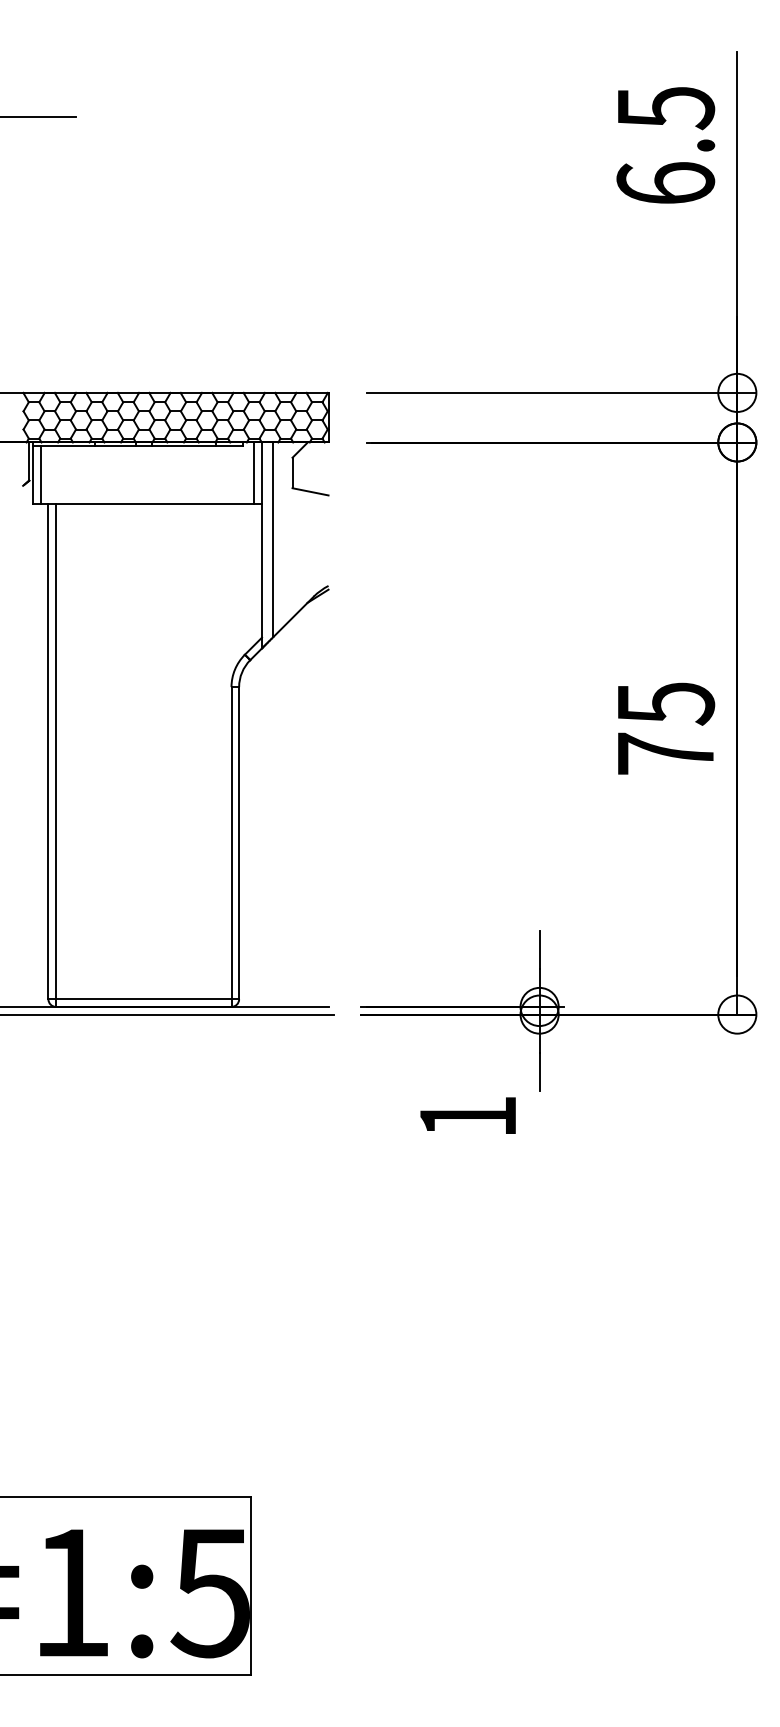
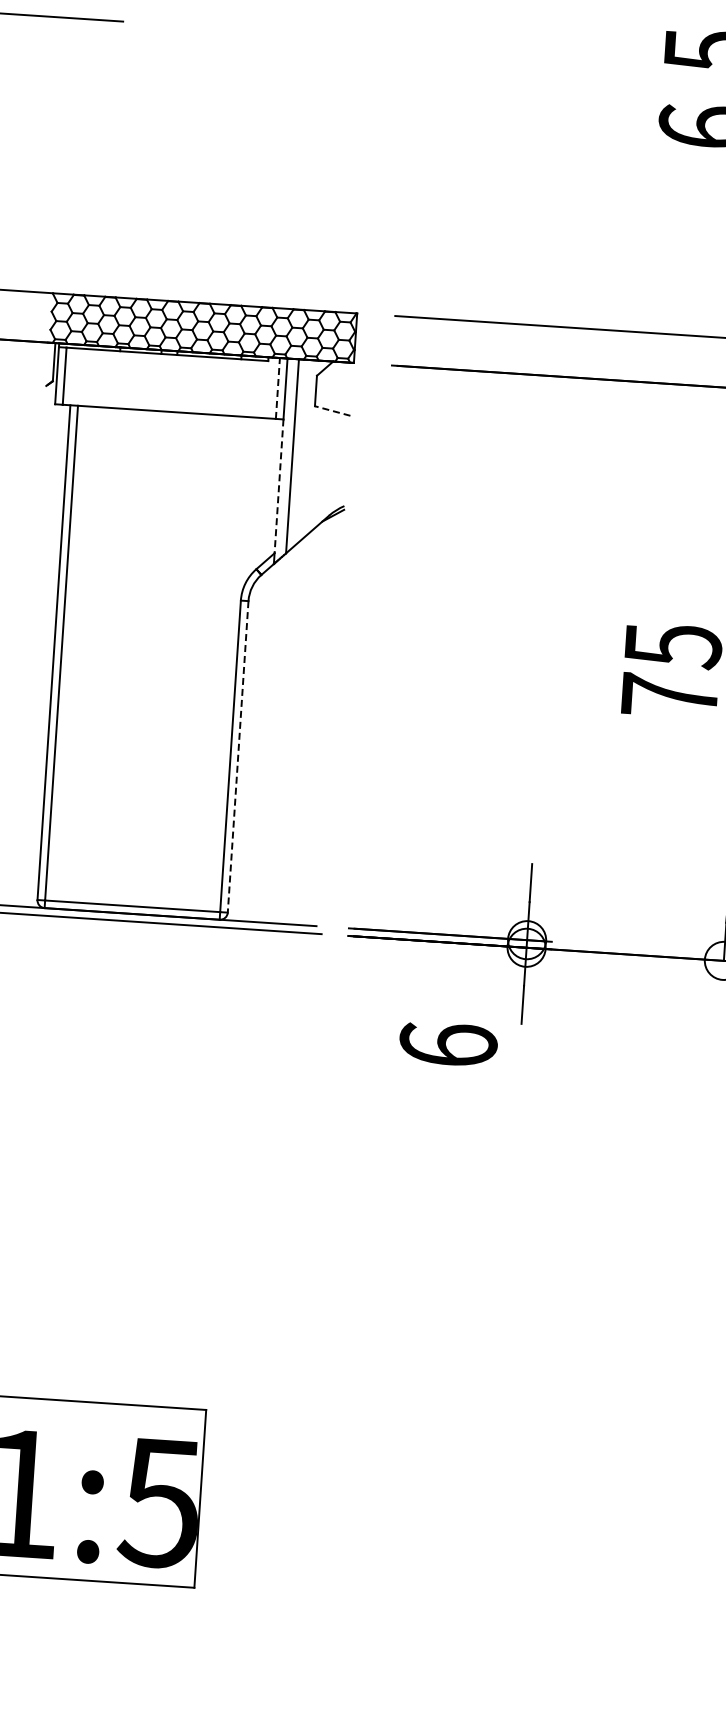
line: (254, 472) -> (278, 387), solid -> dashed
line: (310, 491) -> (332, 410), solid -> dashed
line: (262, 571) -> (279, 487), solid -> dashed
line: (239, 843) -> (238, 757), solid -> dashed
text: (467, 1115) -> (447, 1043), 1 -> 6

